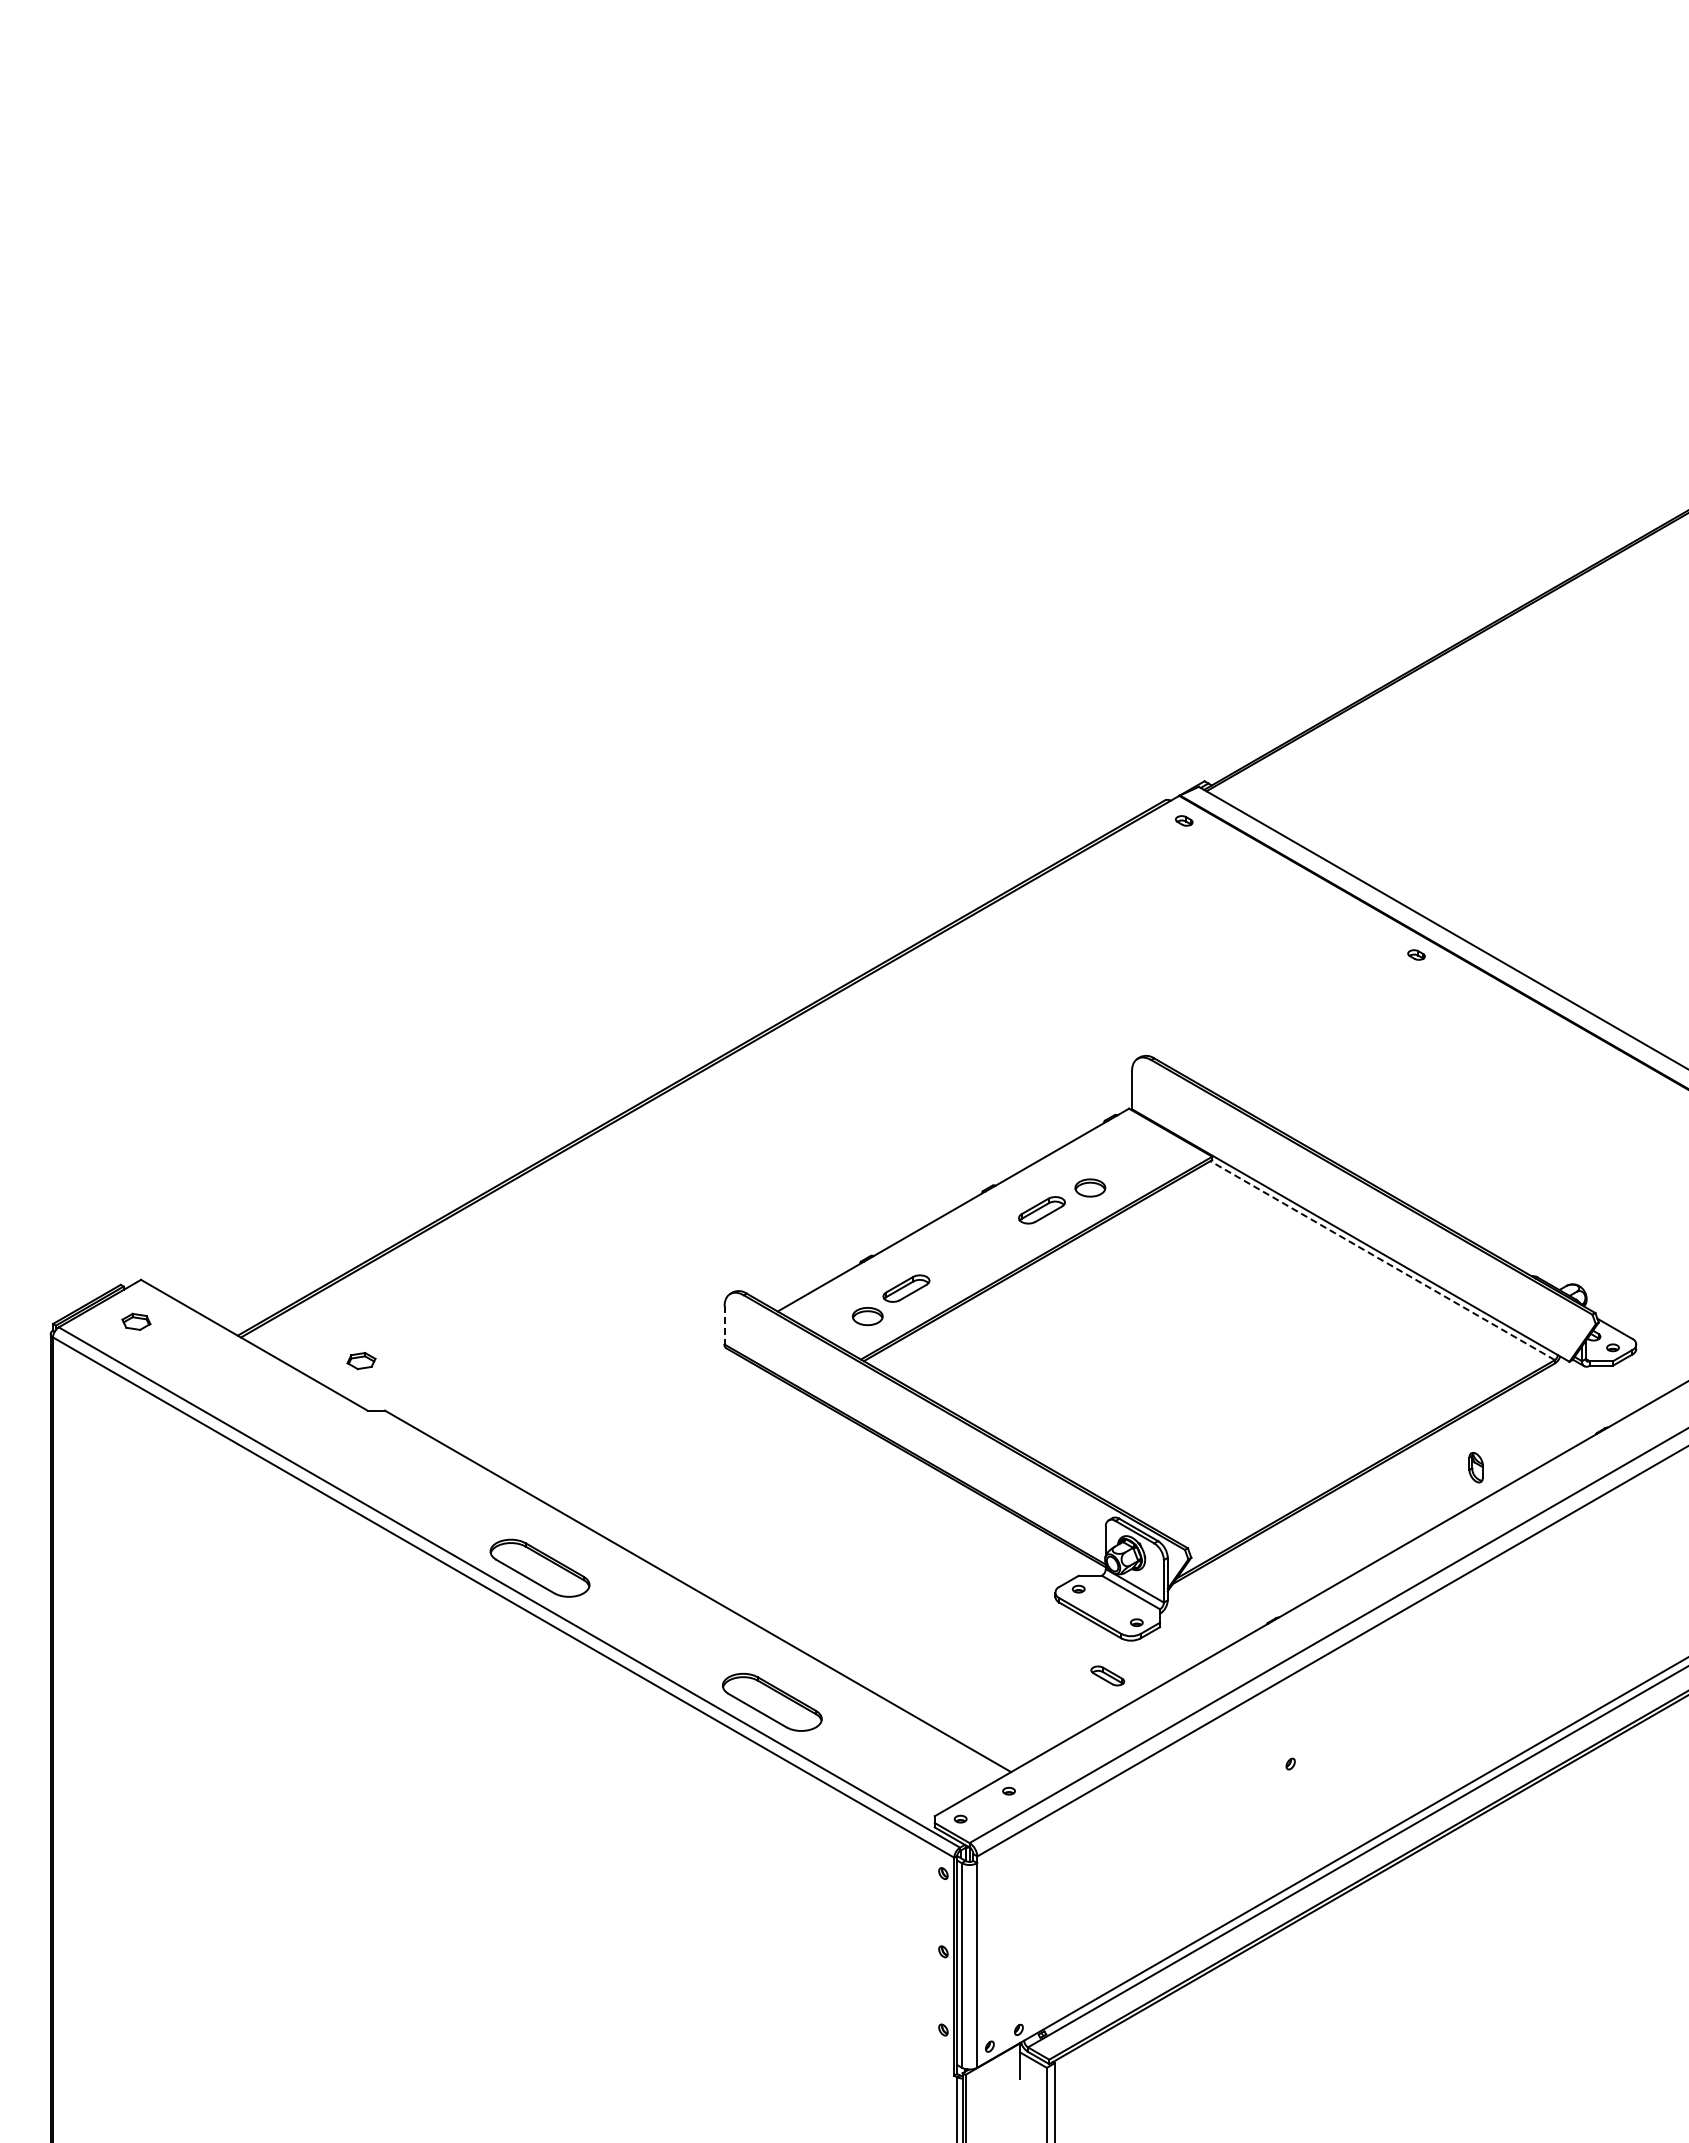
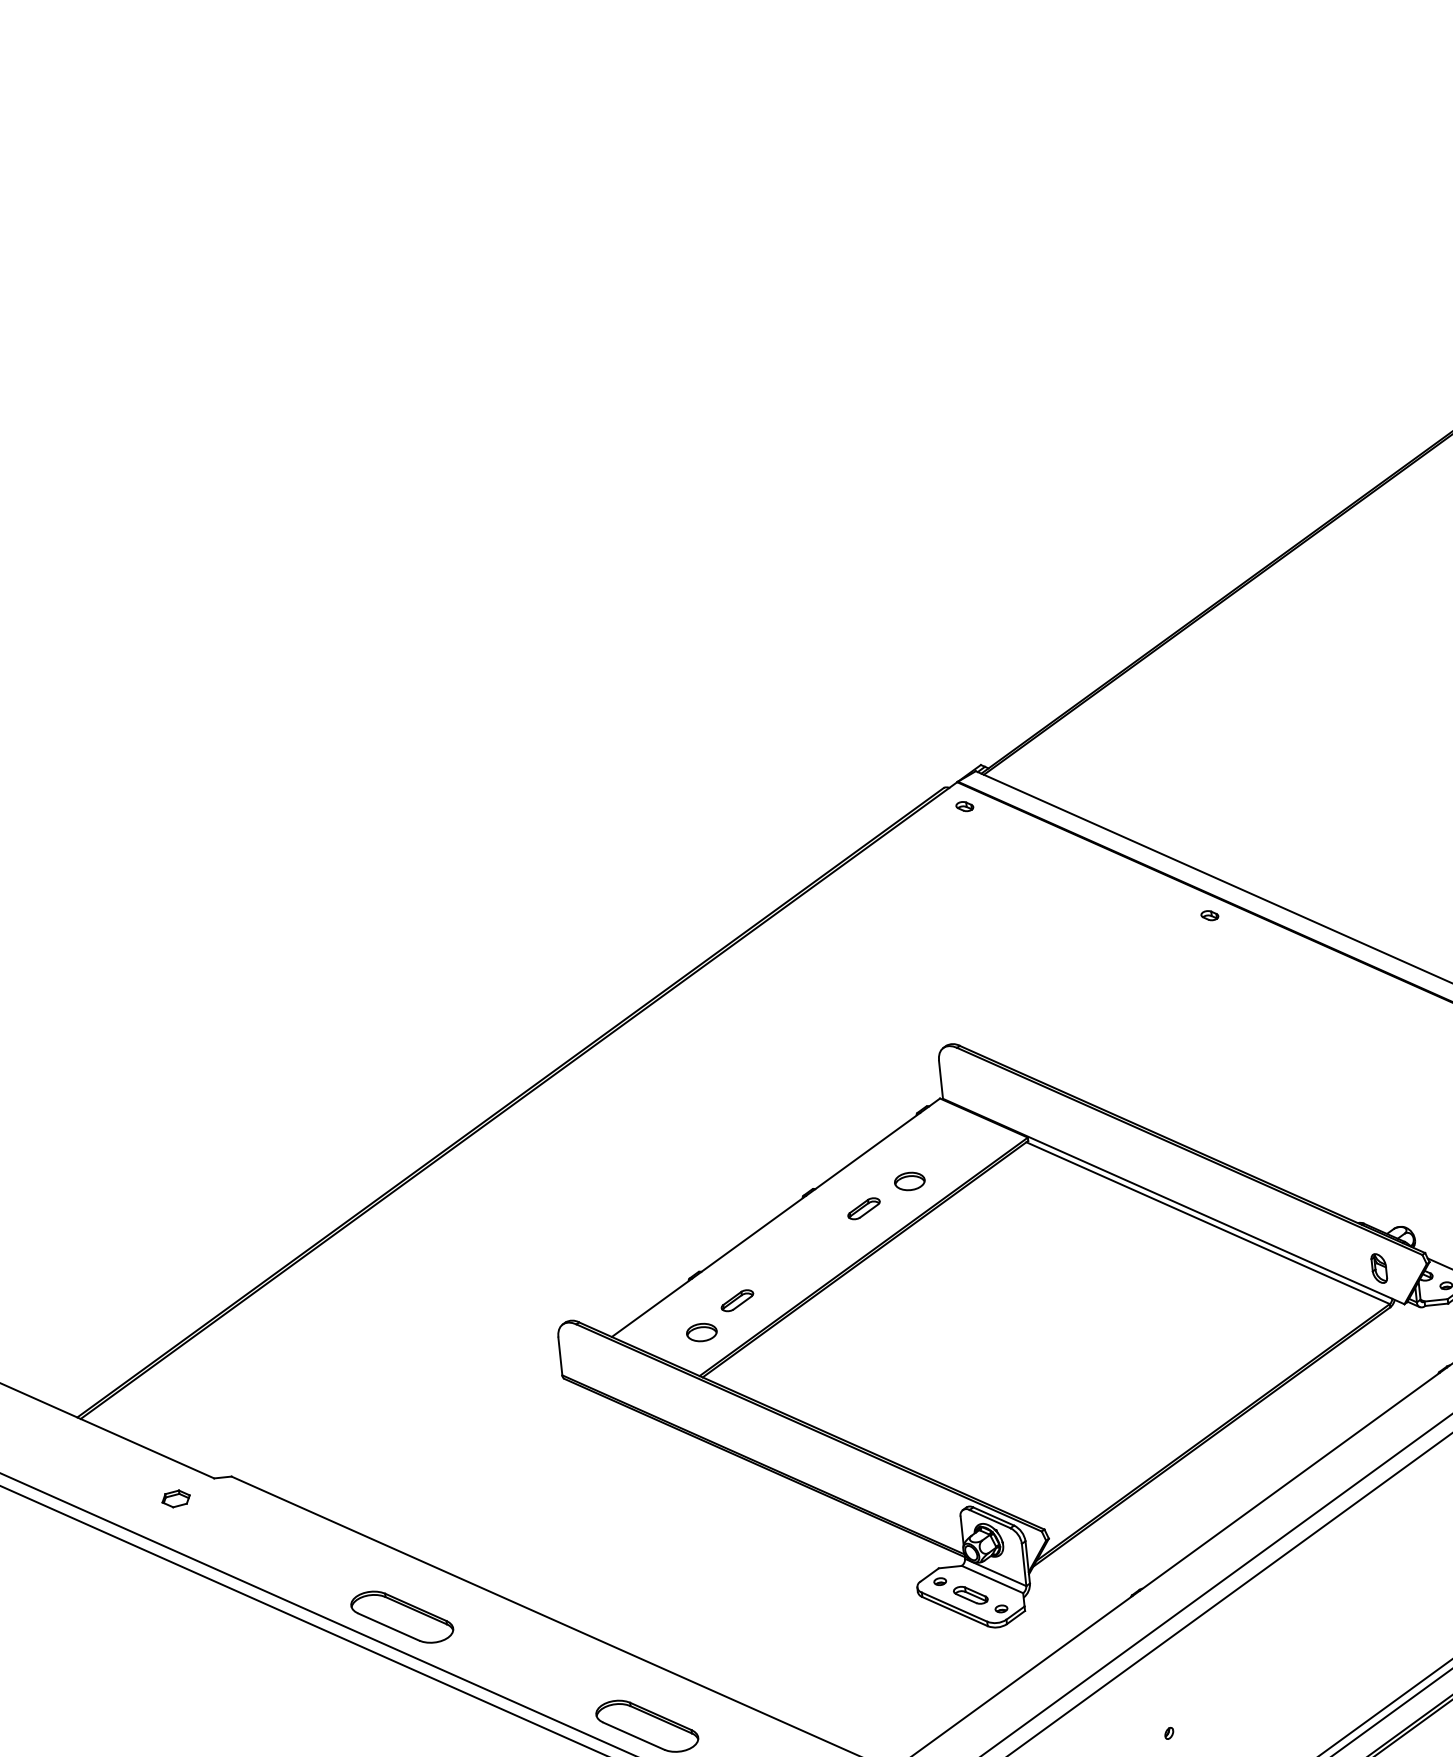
part: (1041, 1210) -> (863, 1208), size x0.71
line: (1382, 1260) -> (1207, 1223), dashed -> solid
part: (906, 1288) -> (737, 1300), size x0.71
line: (724, 1325) -> (560, 1356), dashed -> solid
part: (361, 1361) -> (176, 1499), moved
part: (1475, 1467) -> (1378, 1268), moved
part: (1107, 1675) -> (970, 1594), moved

